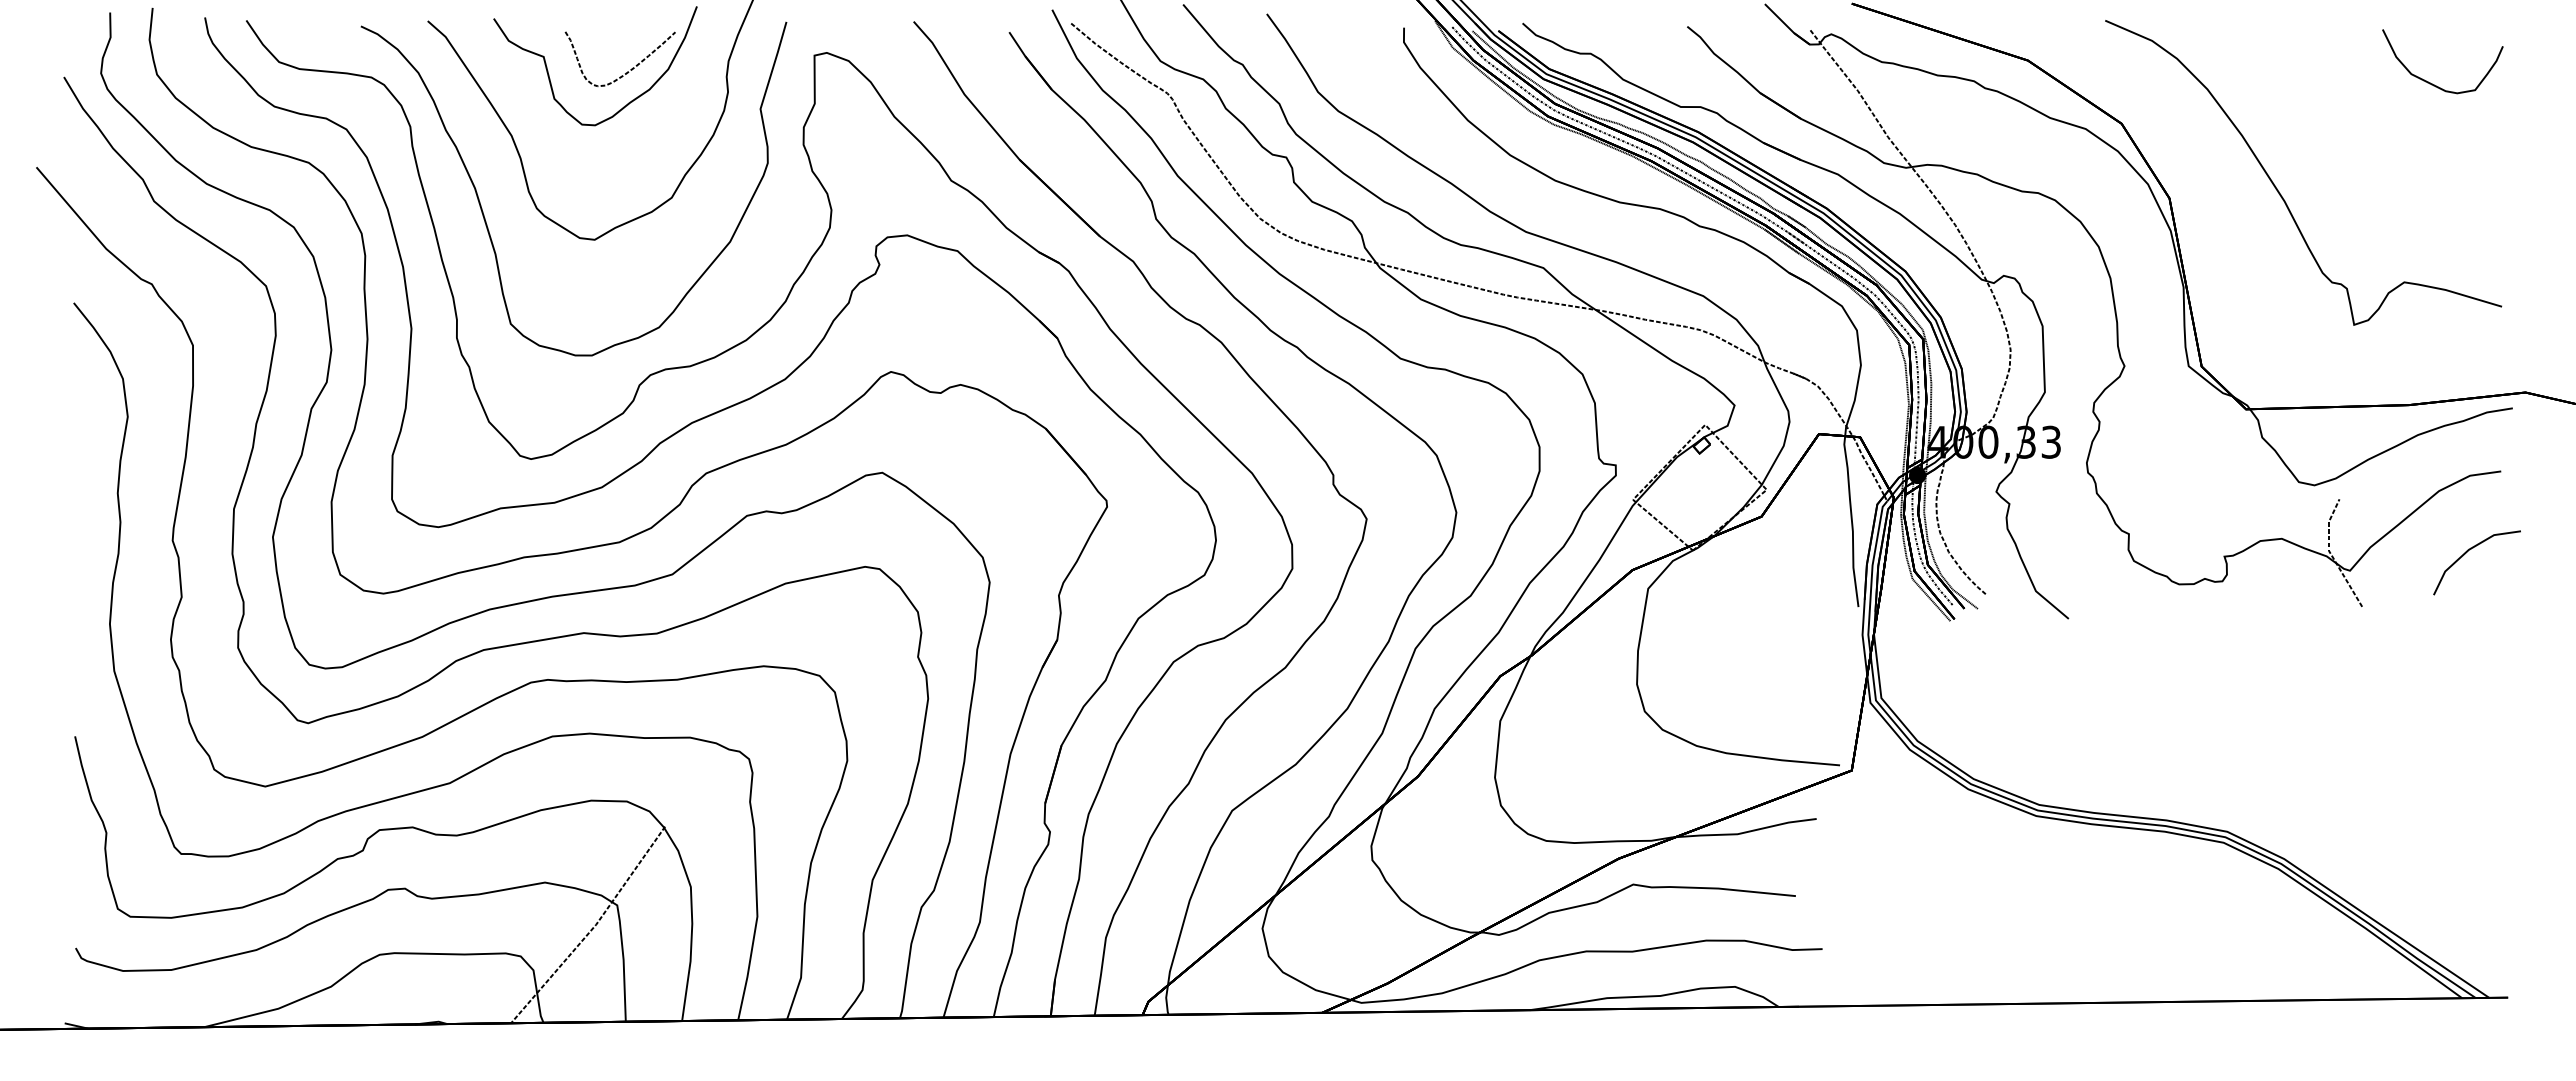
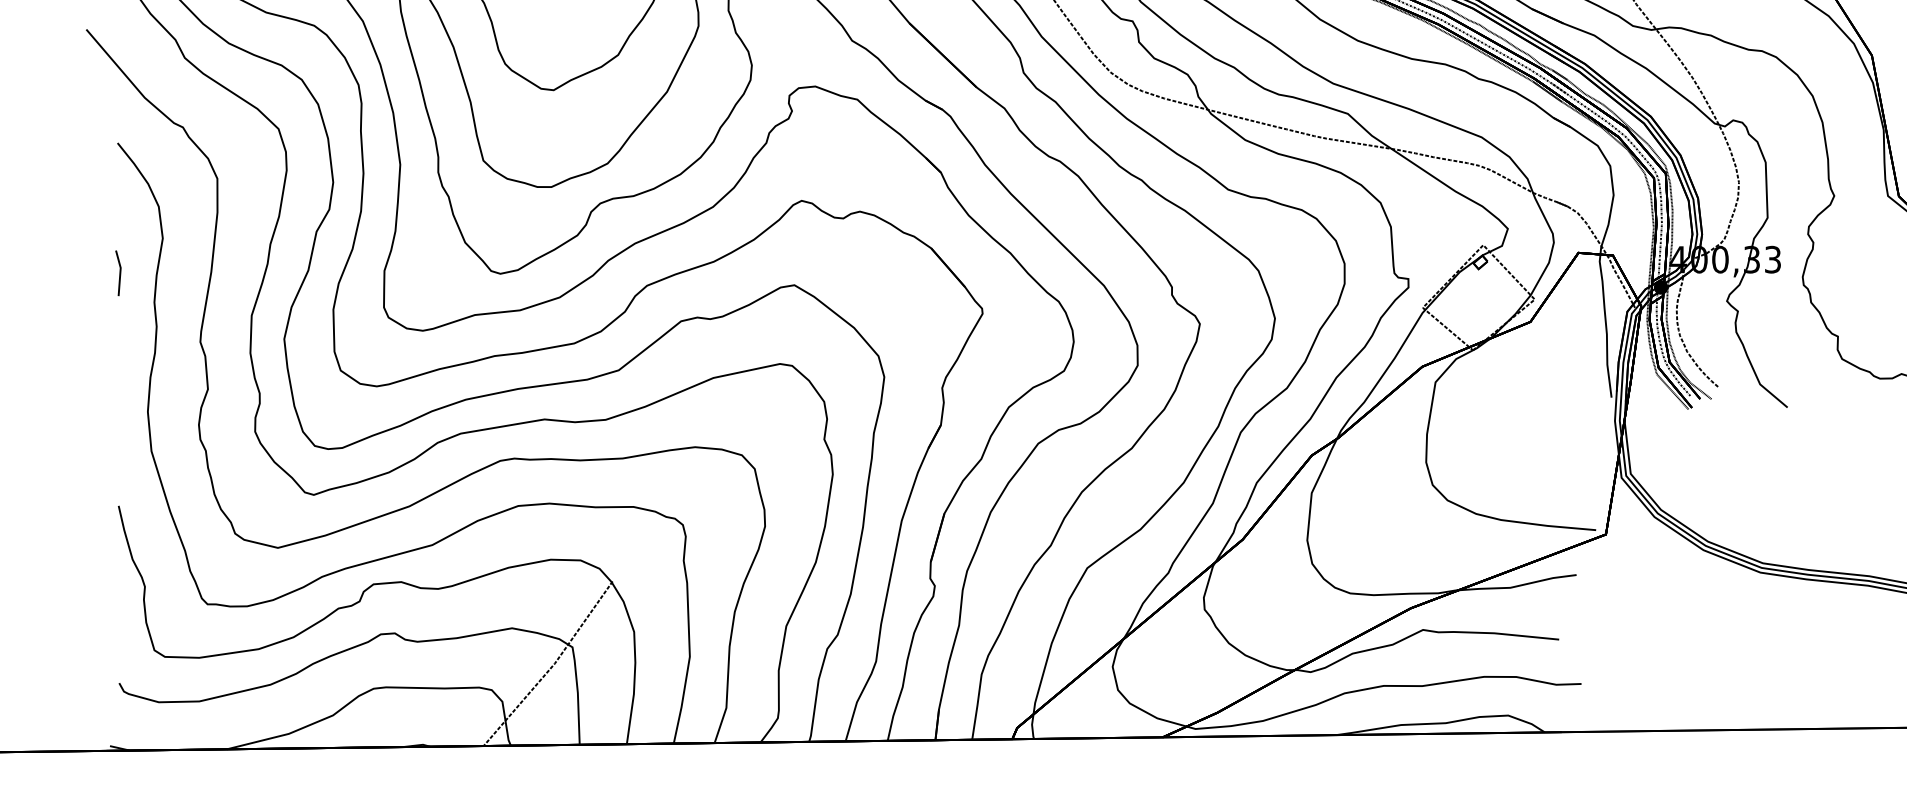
line: (76, 458) -> (119, 273), added

